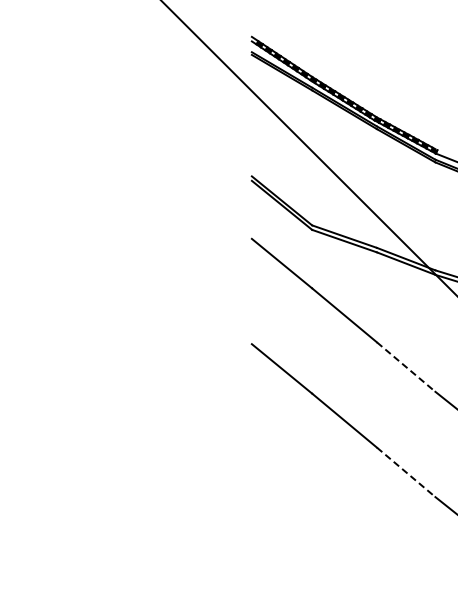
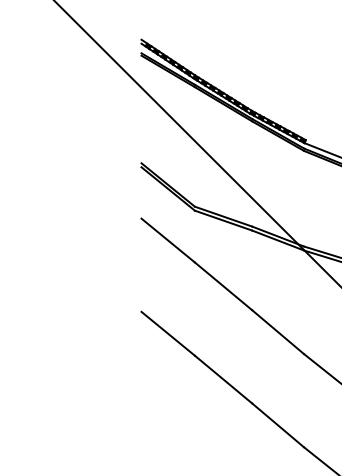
line: (406, 367) -> (278, 332), dashed -> solid
line: (406, 472) -> (278, 425), dashed -> solid

